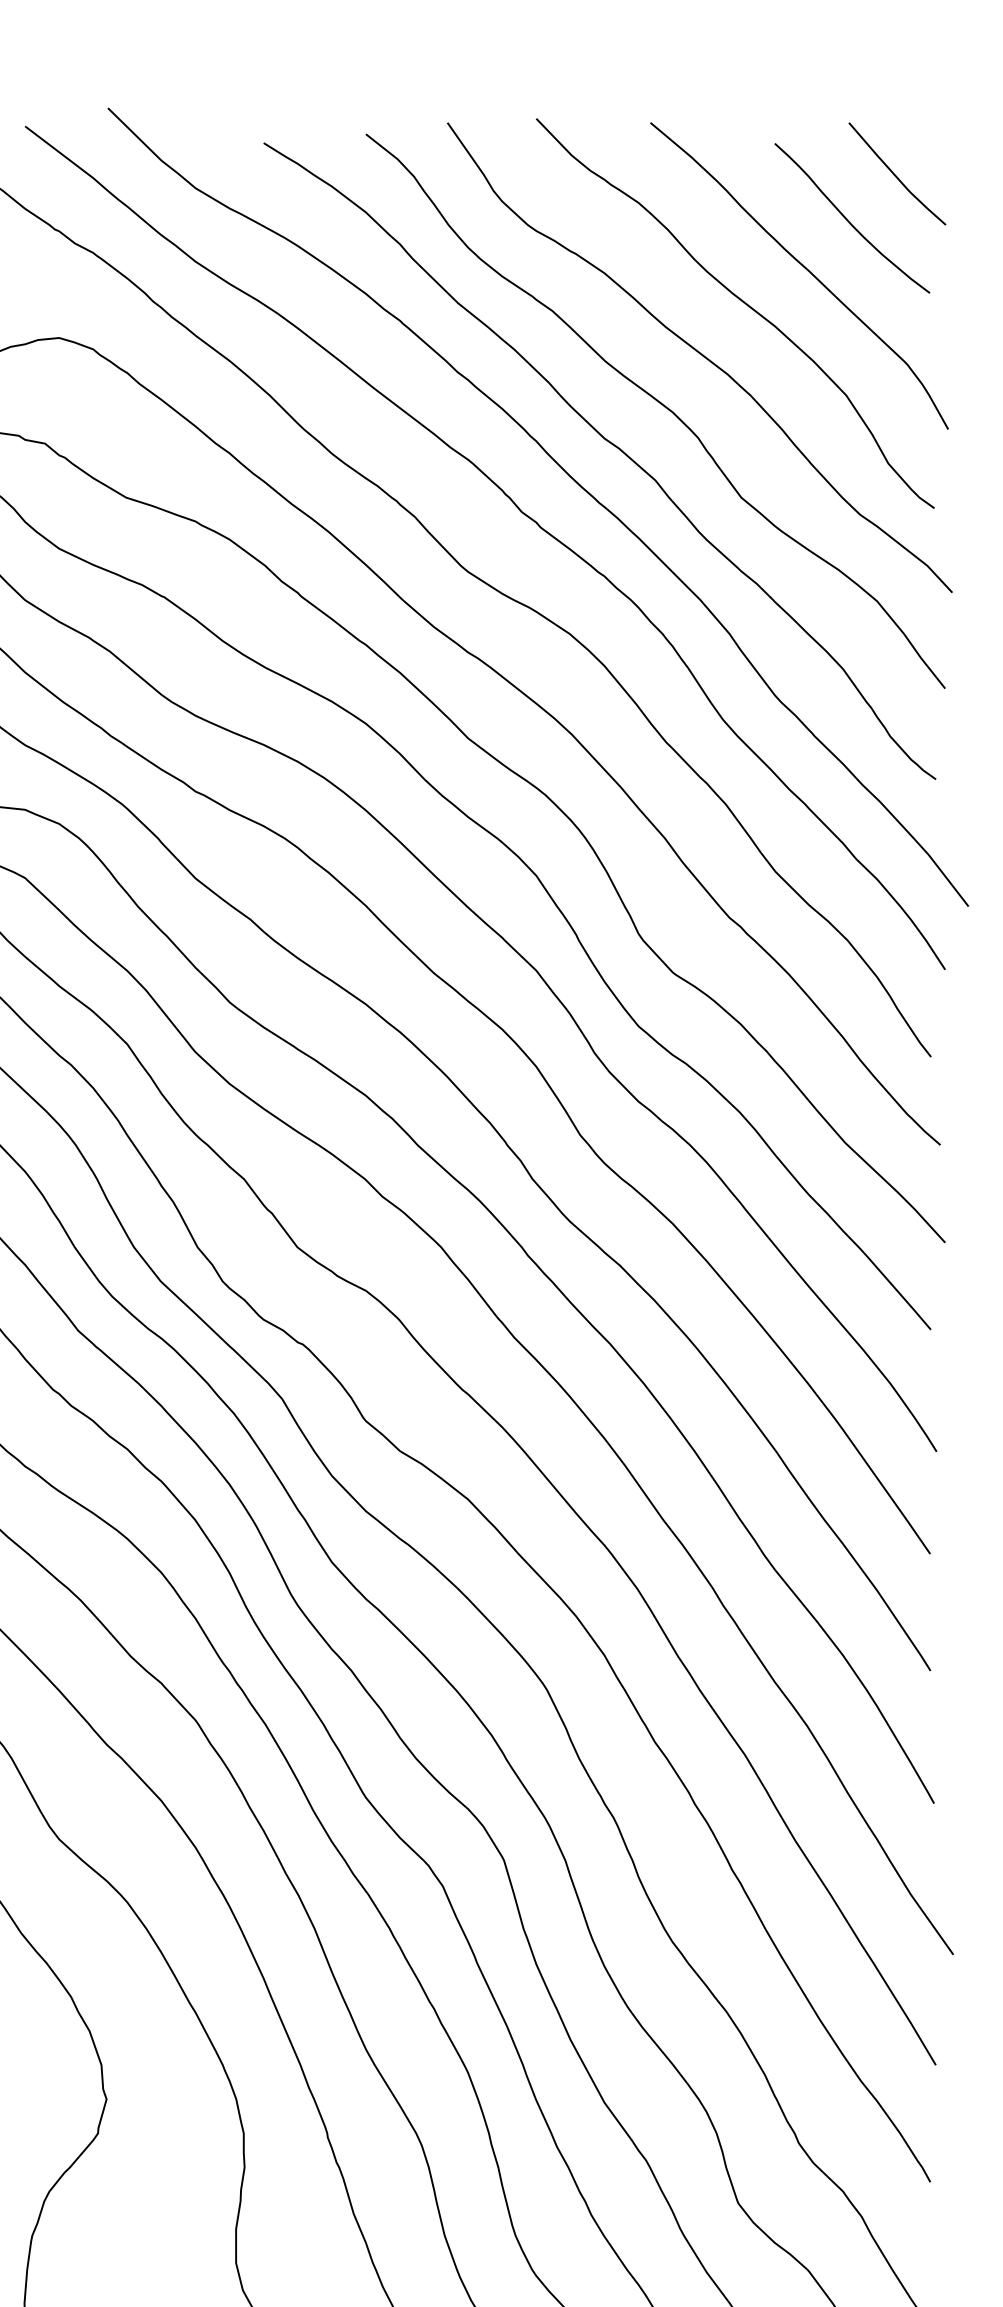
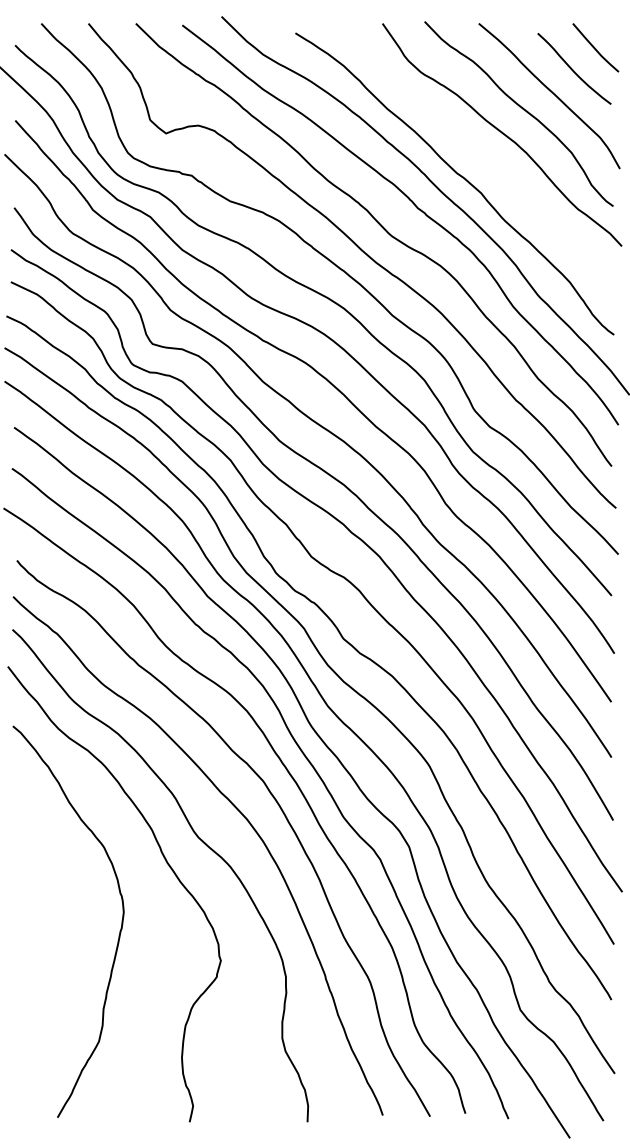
curve: (656, 403) -> (481, 156), removed

